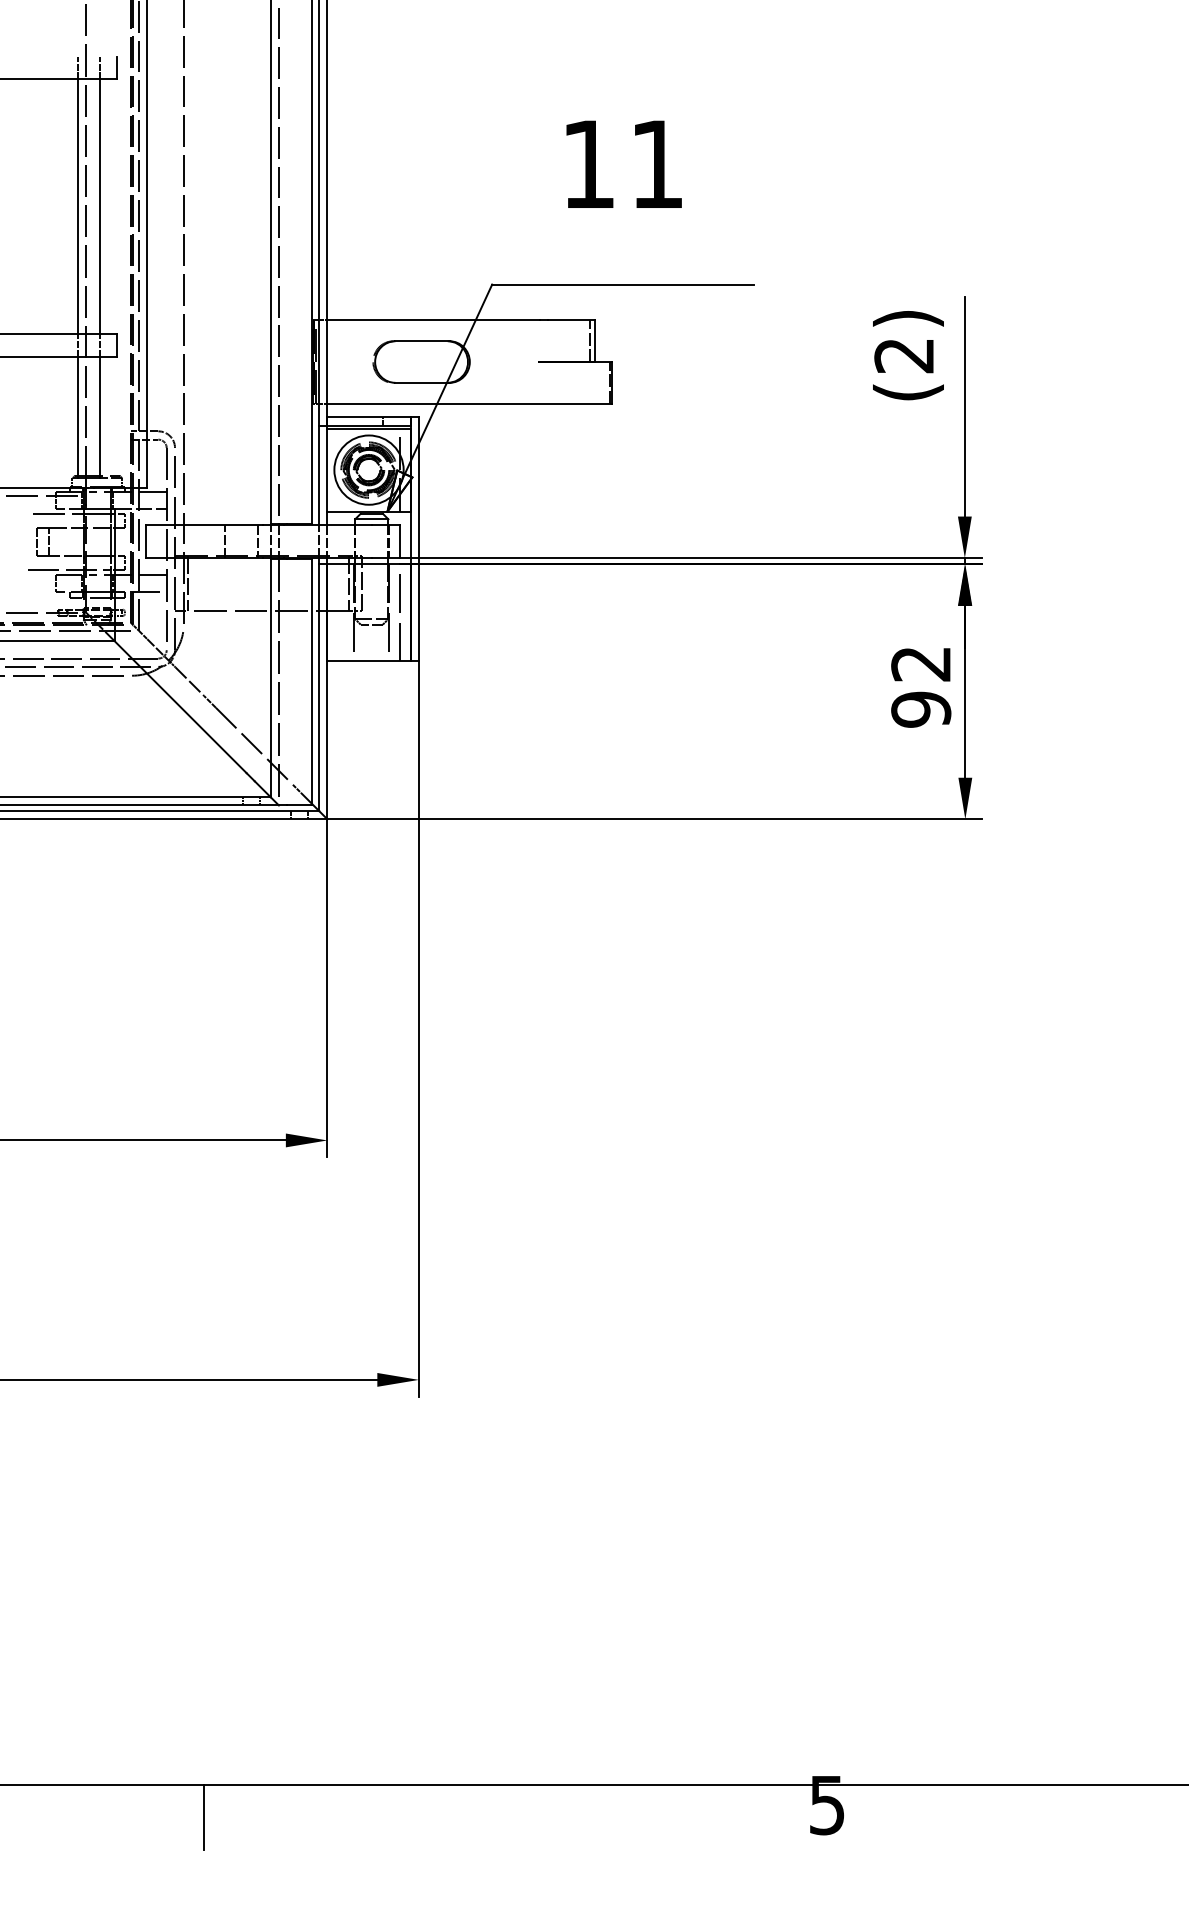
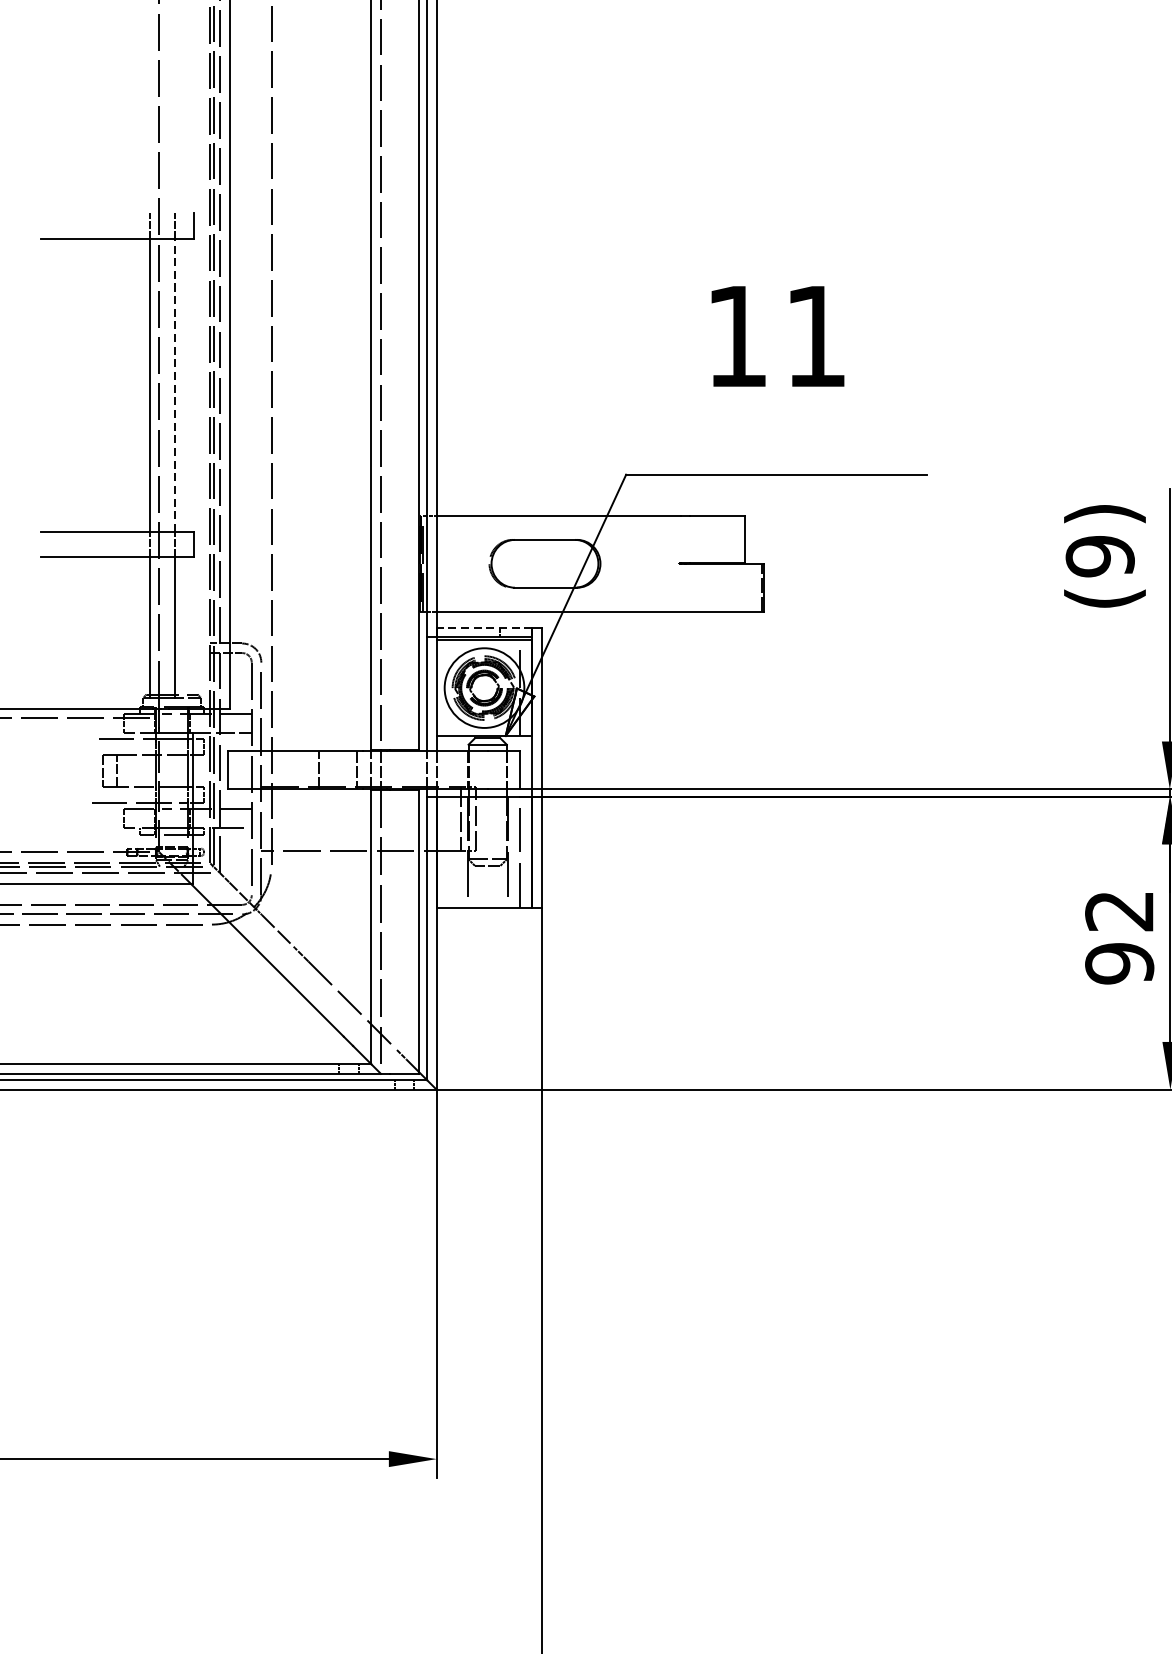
line: (100, 206) -> (175, 384), solid -> dashed
line: (589, 340) -> (738, 539), removed
text: (904, 355) -> (1100, 556), (2) -> (9)
line: (369, 417) -> (485, 627), solid -> dashed
line: (188, 583) -> (276, 818), removed

